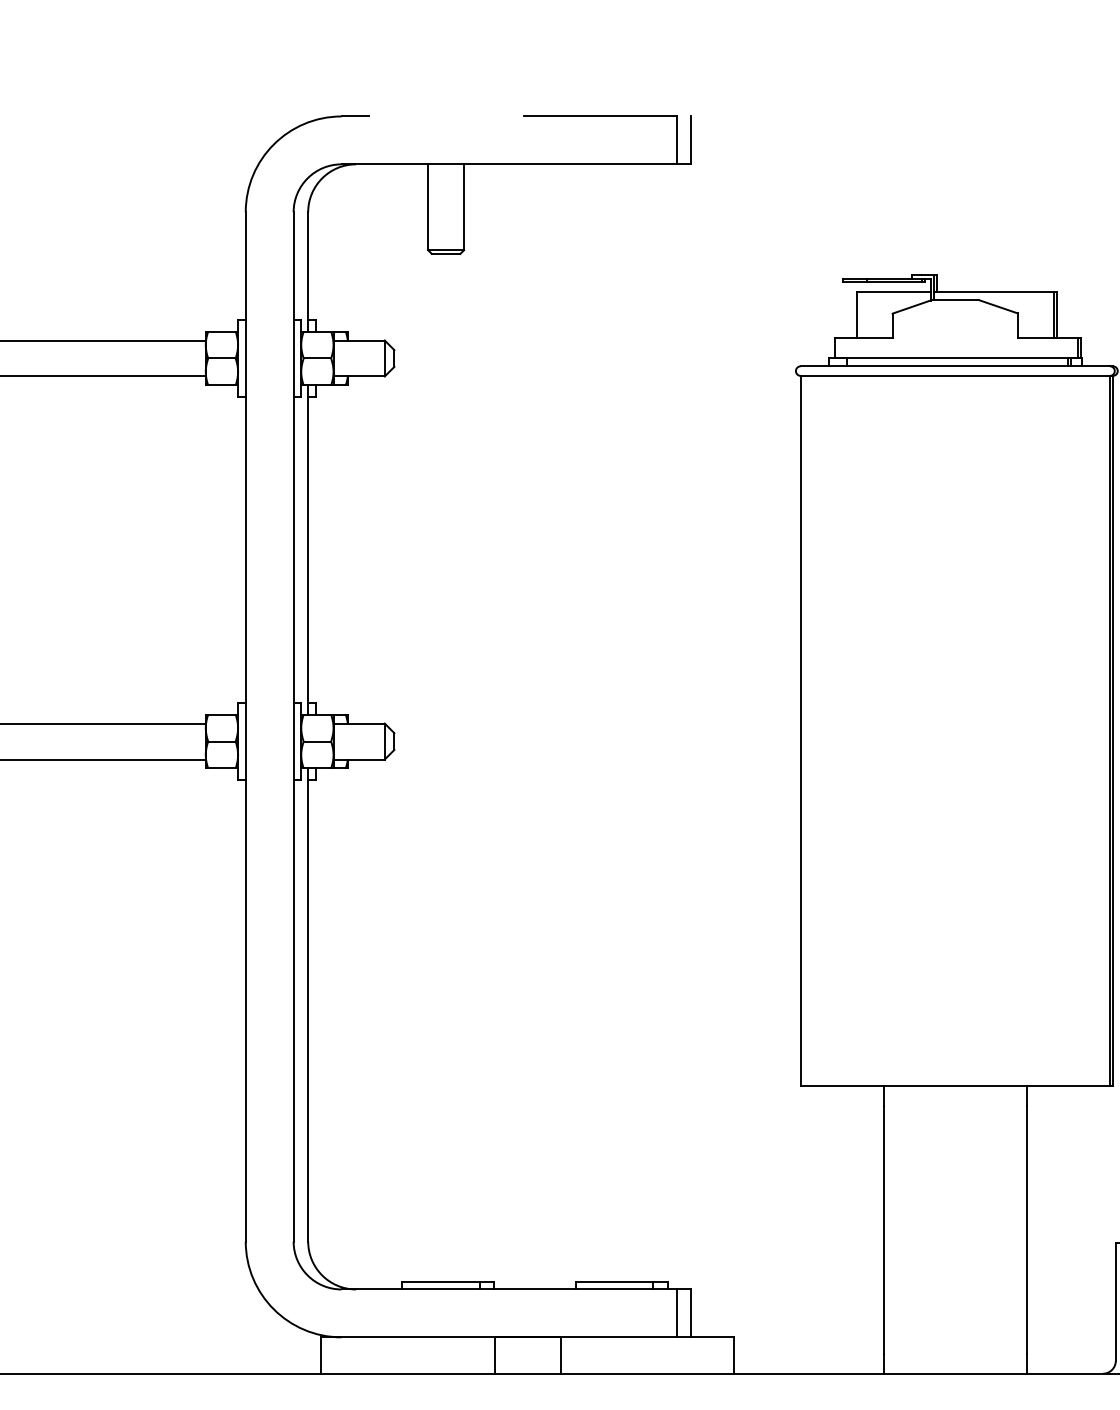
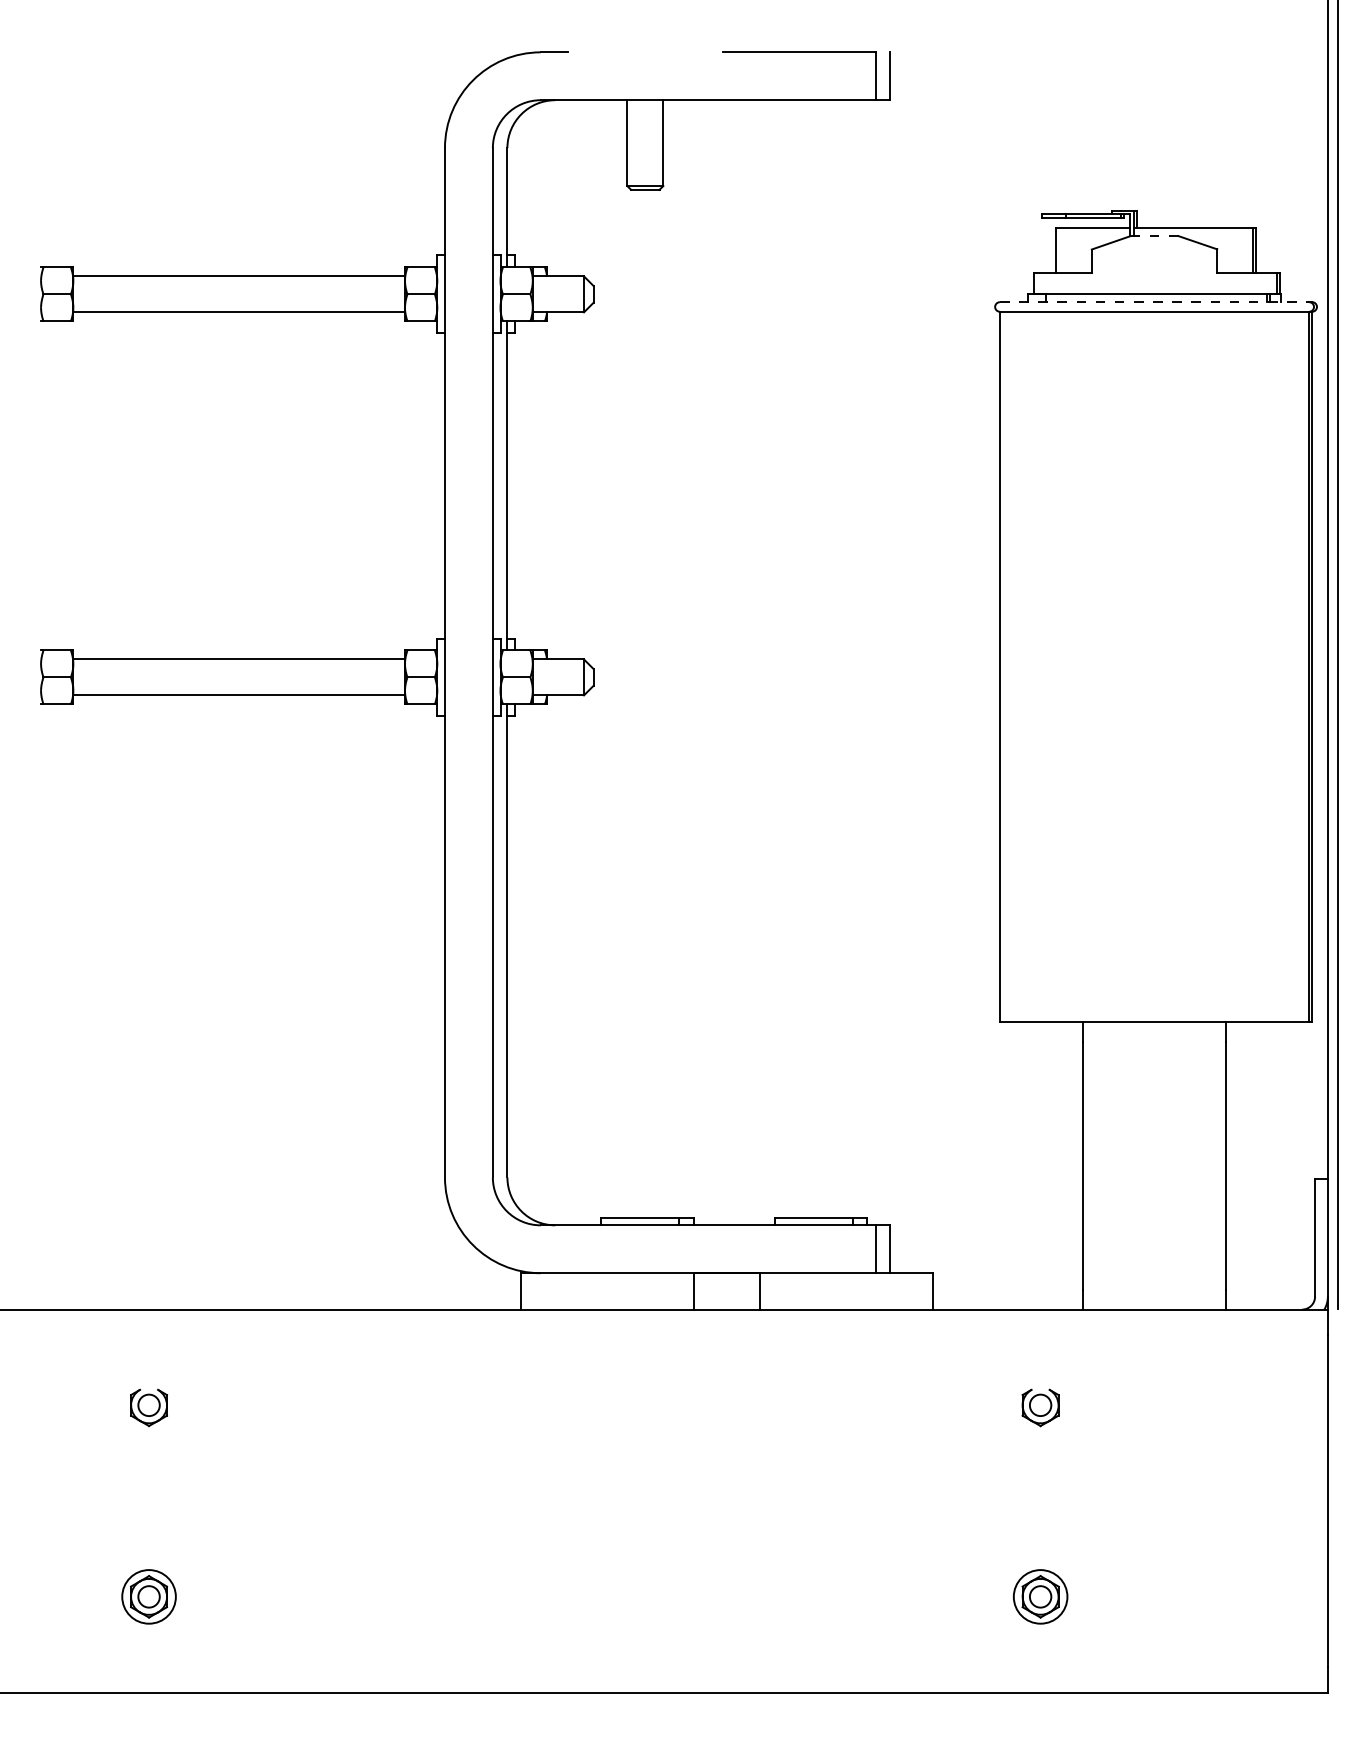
line: (955, 300) -> (1154, 236), solid -> dashed
line: (955, 366) -> (1154, 302), solid -> dashed

